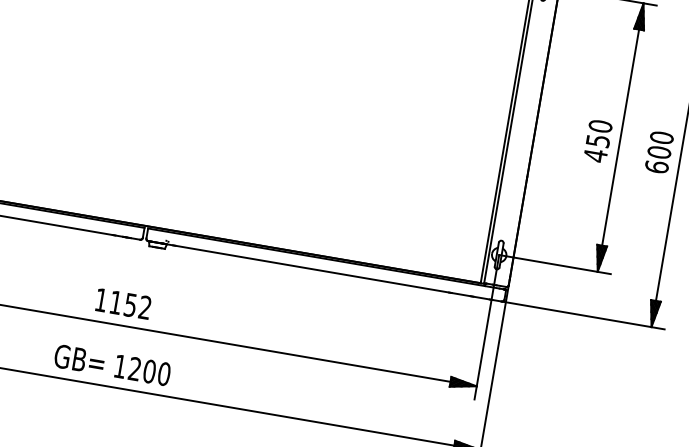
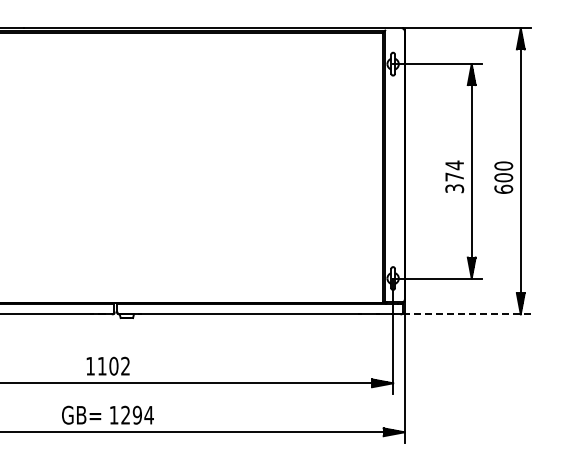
text: (597, 140) -> (454, 176), 450 -> 374
text: (130, 304) -> (113, 365), 1152 -> 1102
line: (582, 315) -> (465, 314), solid -> dashed
text: (156, 371) -> (142, 414), 1200 -> 1294

